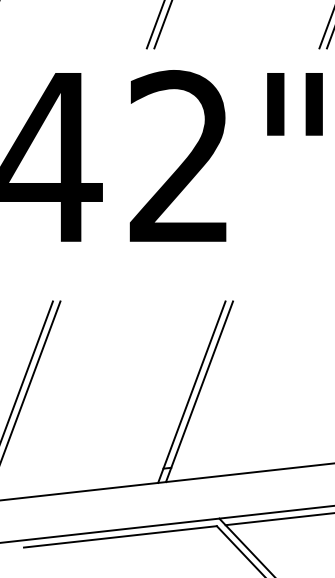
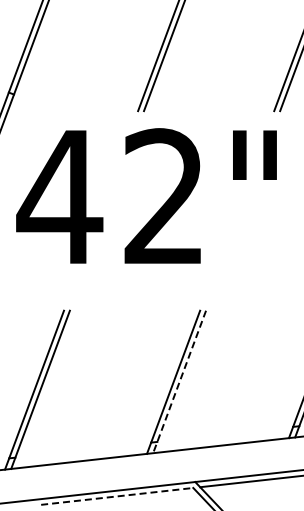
line: (199, 391) -> (179, 381), solid -> dashed
line: (120, 536) -> (117, 496), solid -> dashed

